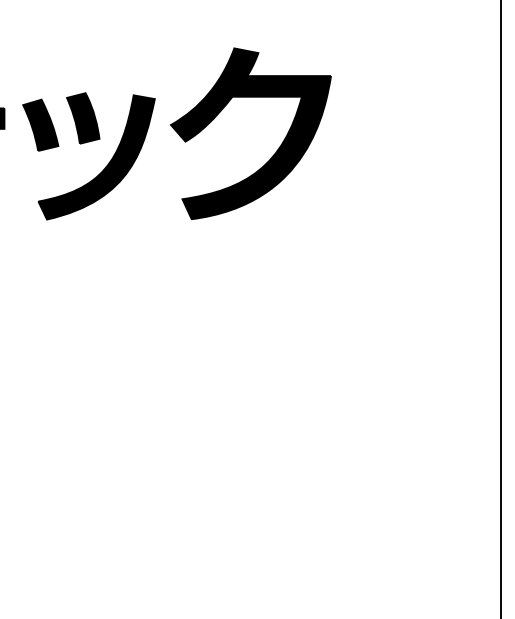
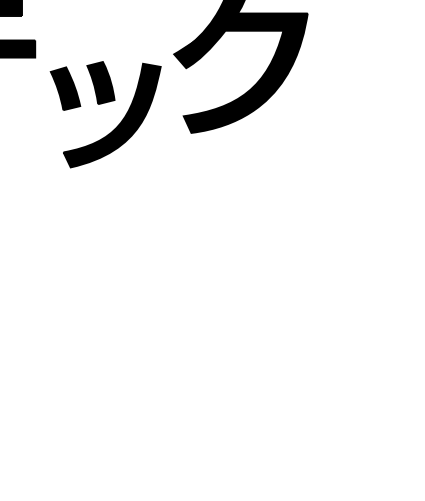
part: (85, 143) -> (102, 103), moved

